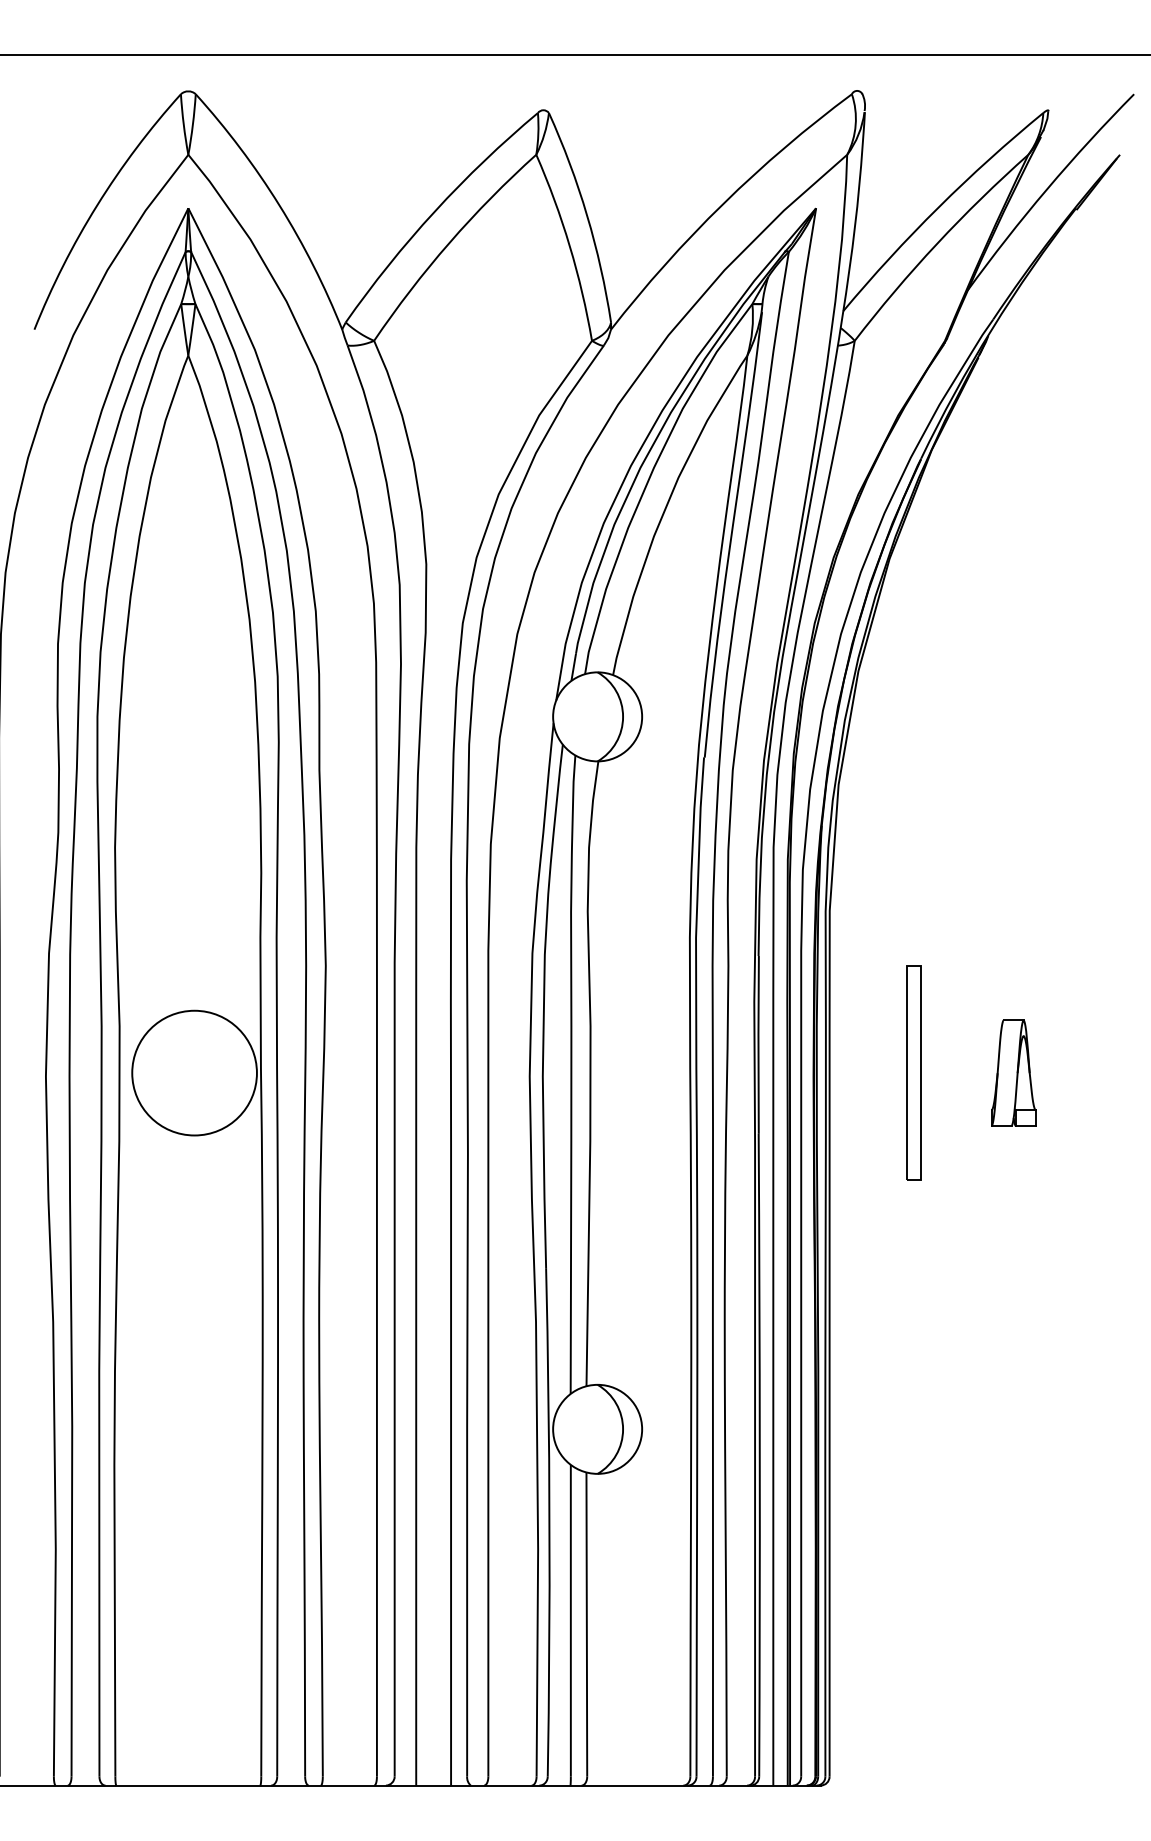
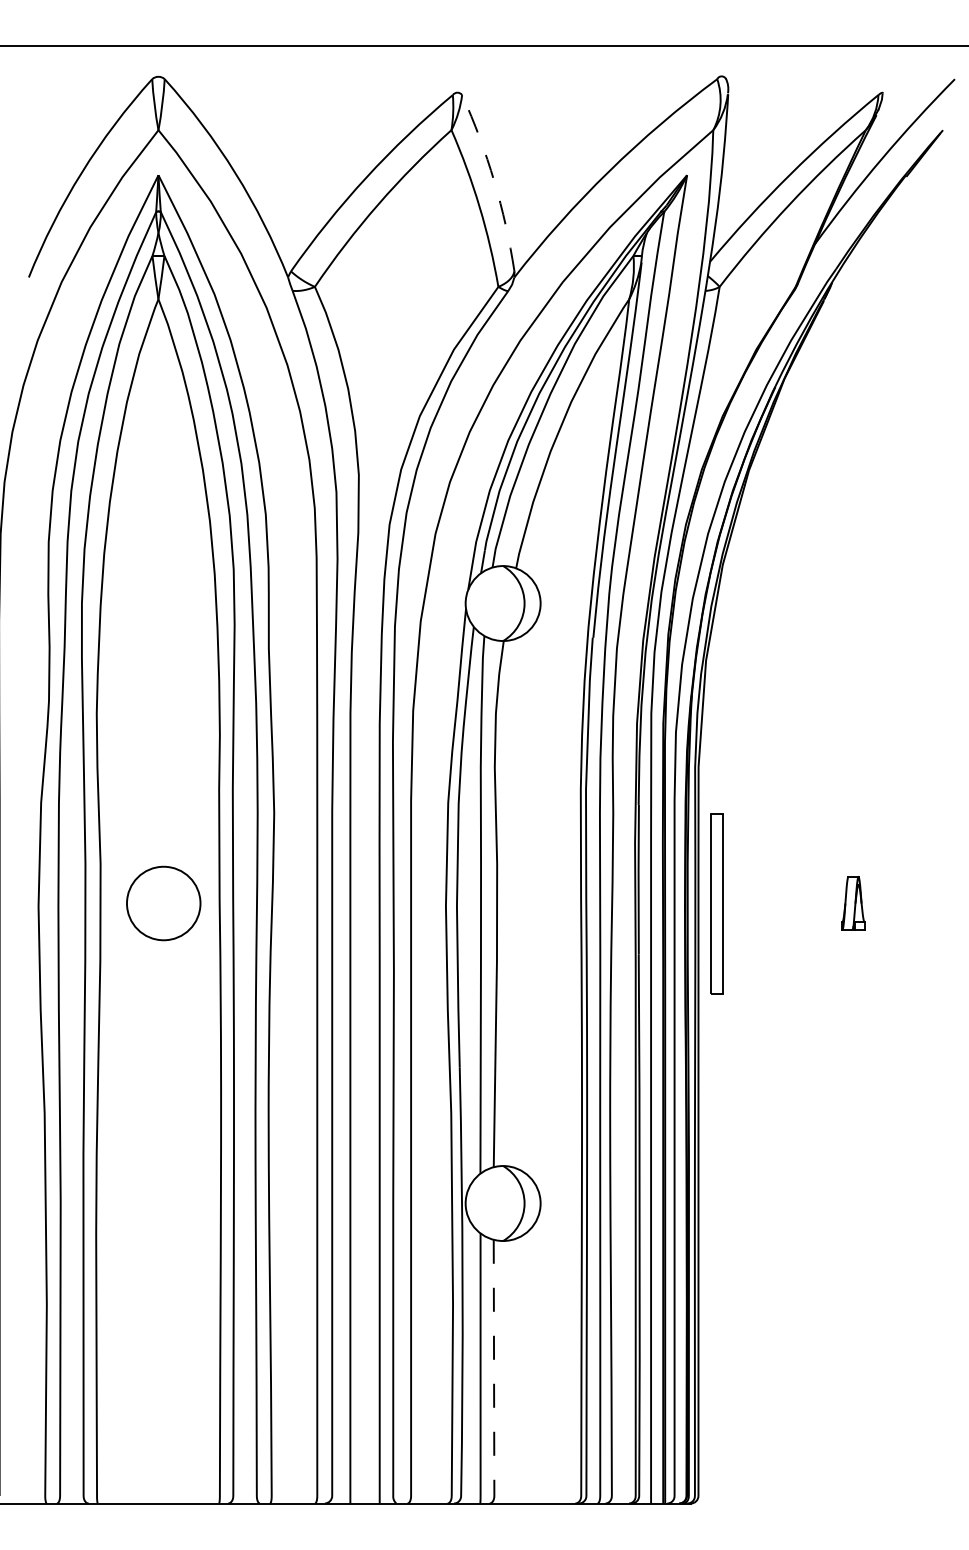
arc: (587, 215) -> (494, 181), solid -> dashed
circle: (194, 1073) -> (163, 903), size x0.7
part: (913, 1073) -> (716, 903), moved
part: (1013, 1073) -> (853, 903), size x0.6
line: (587, 1625) -> (494, 1368), solid -> dashed

